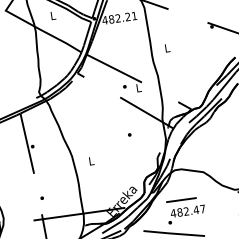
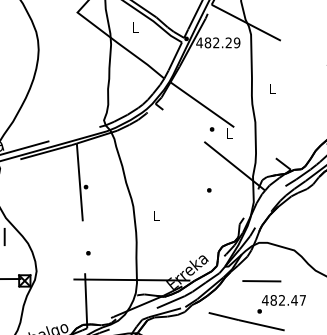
text: (133, 15) -> (236, 42), 482.21 -> 482.29
text: (186, 214) -> (281, 304), moved

